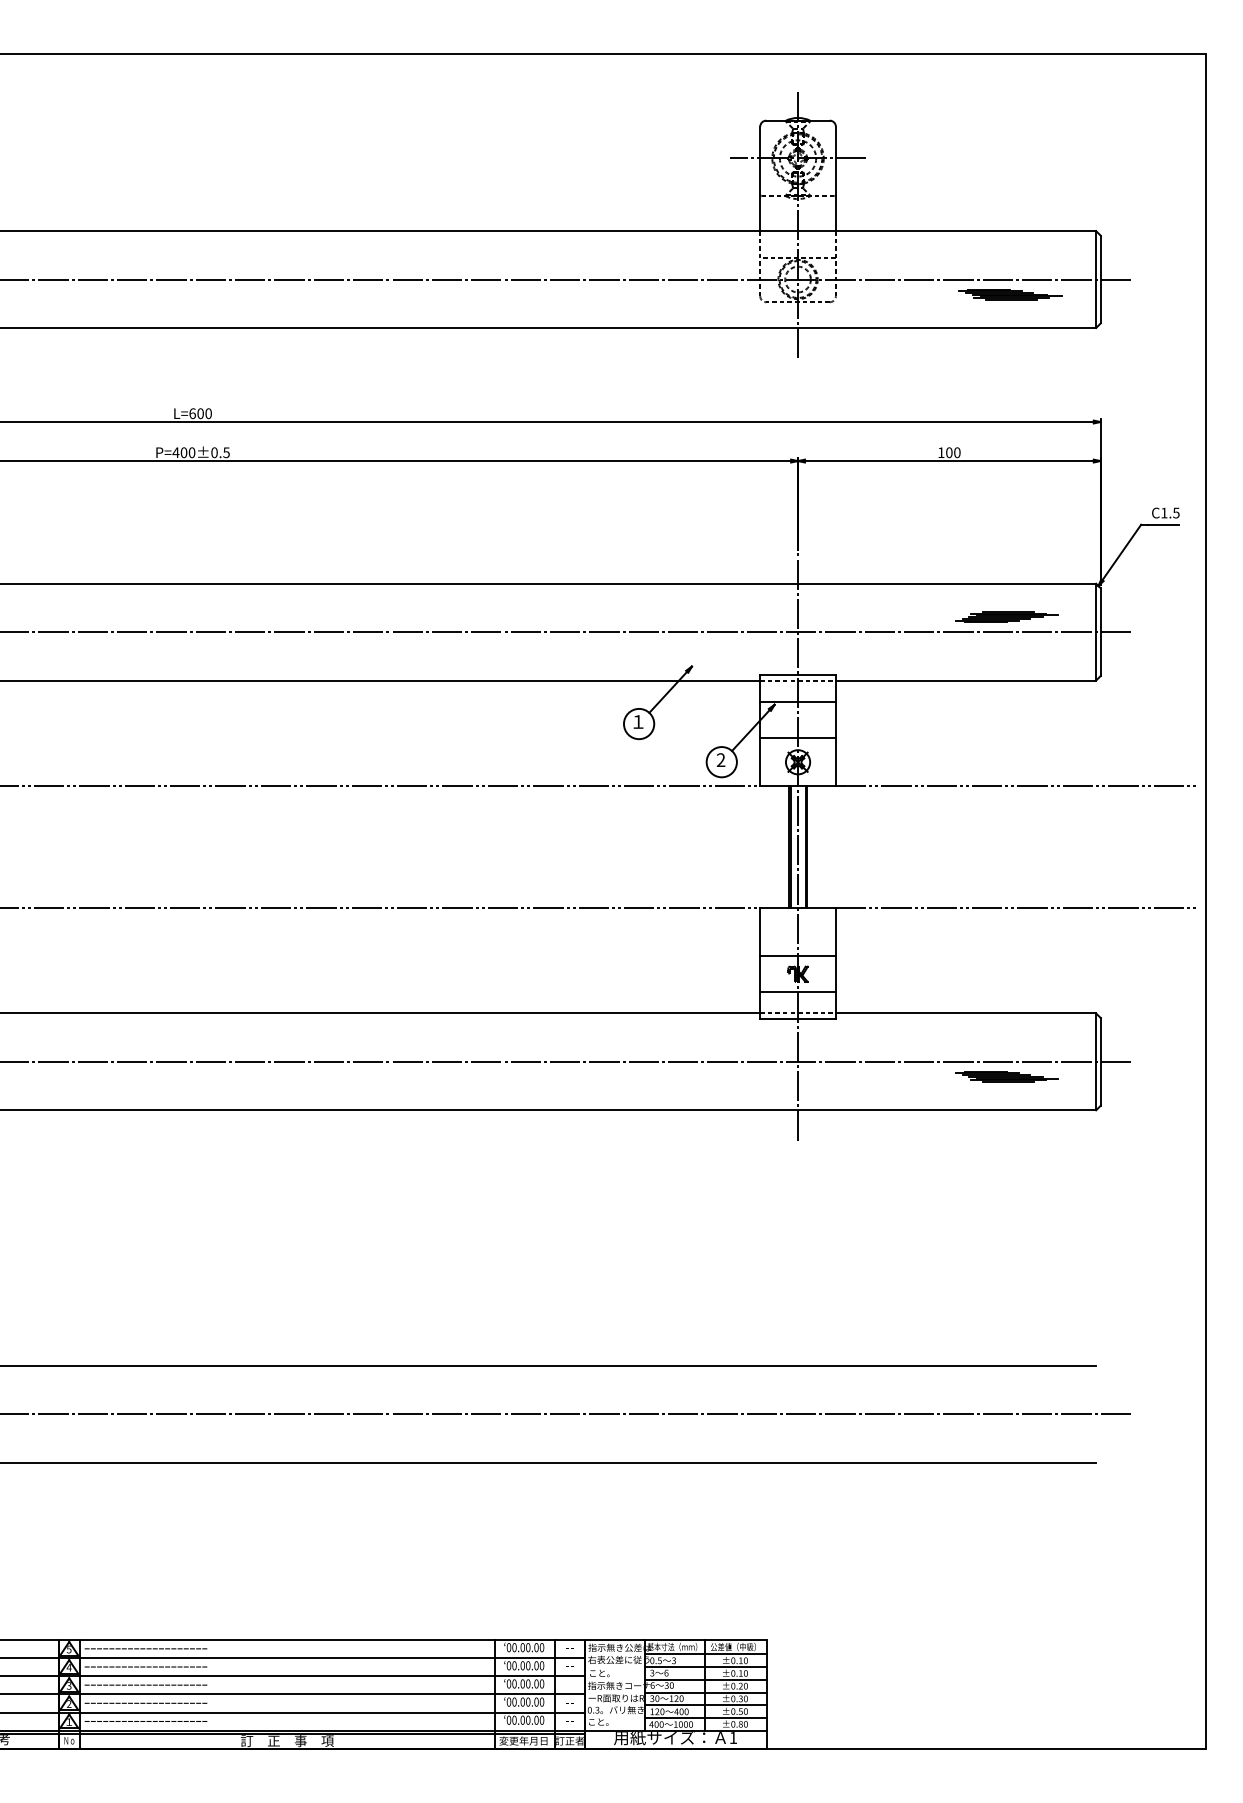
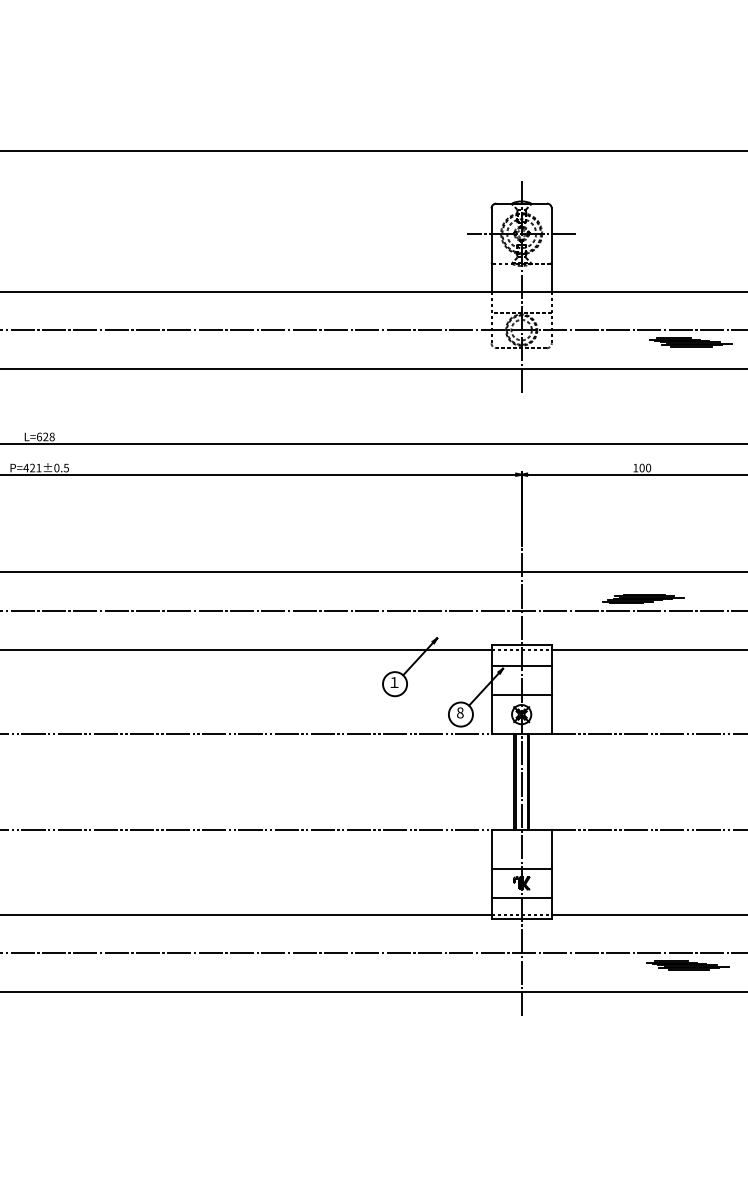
text: (204, 413) -> (48, 436), L=600 -> L=628
text: (187, 452) -> (35, 467), P=400±0.5 -> P=421±0.5
part: (1006, 616) -> (643, 598), moved
text: (720, 760) -> (459, 713), 2 -> 8

